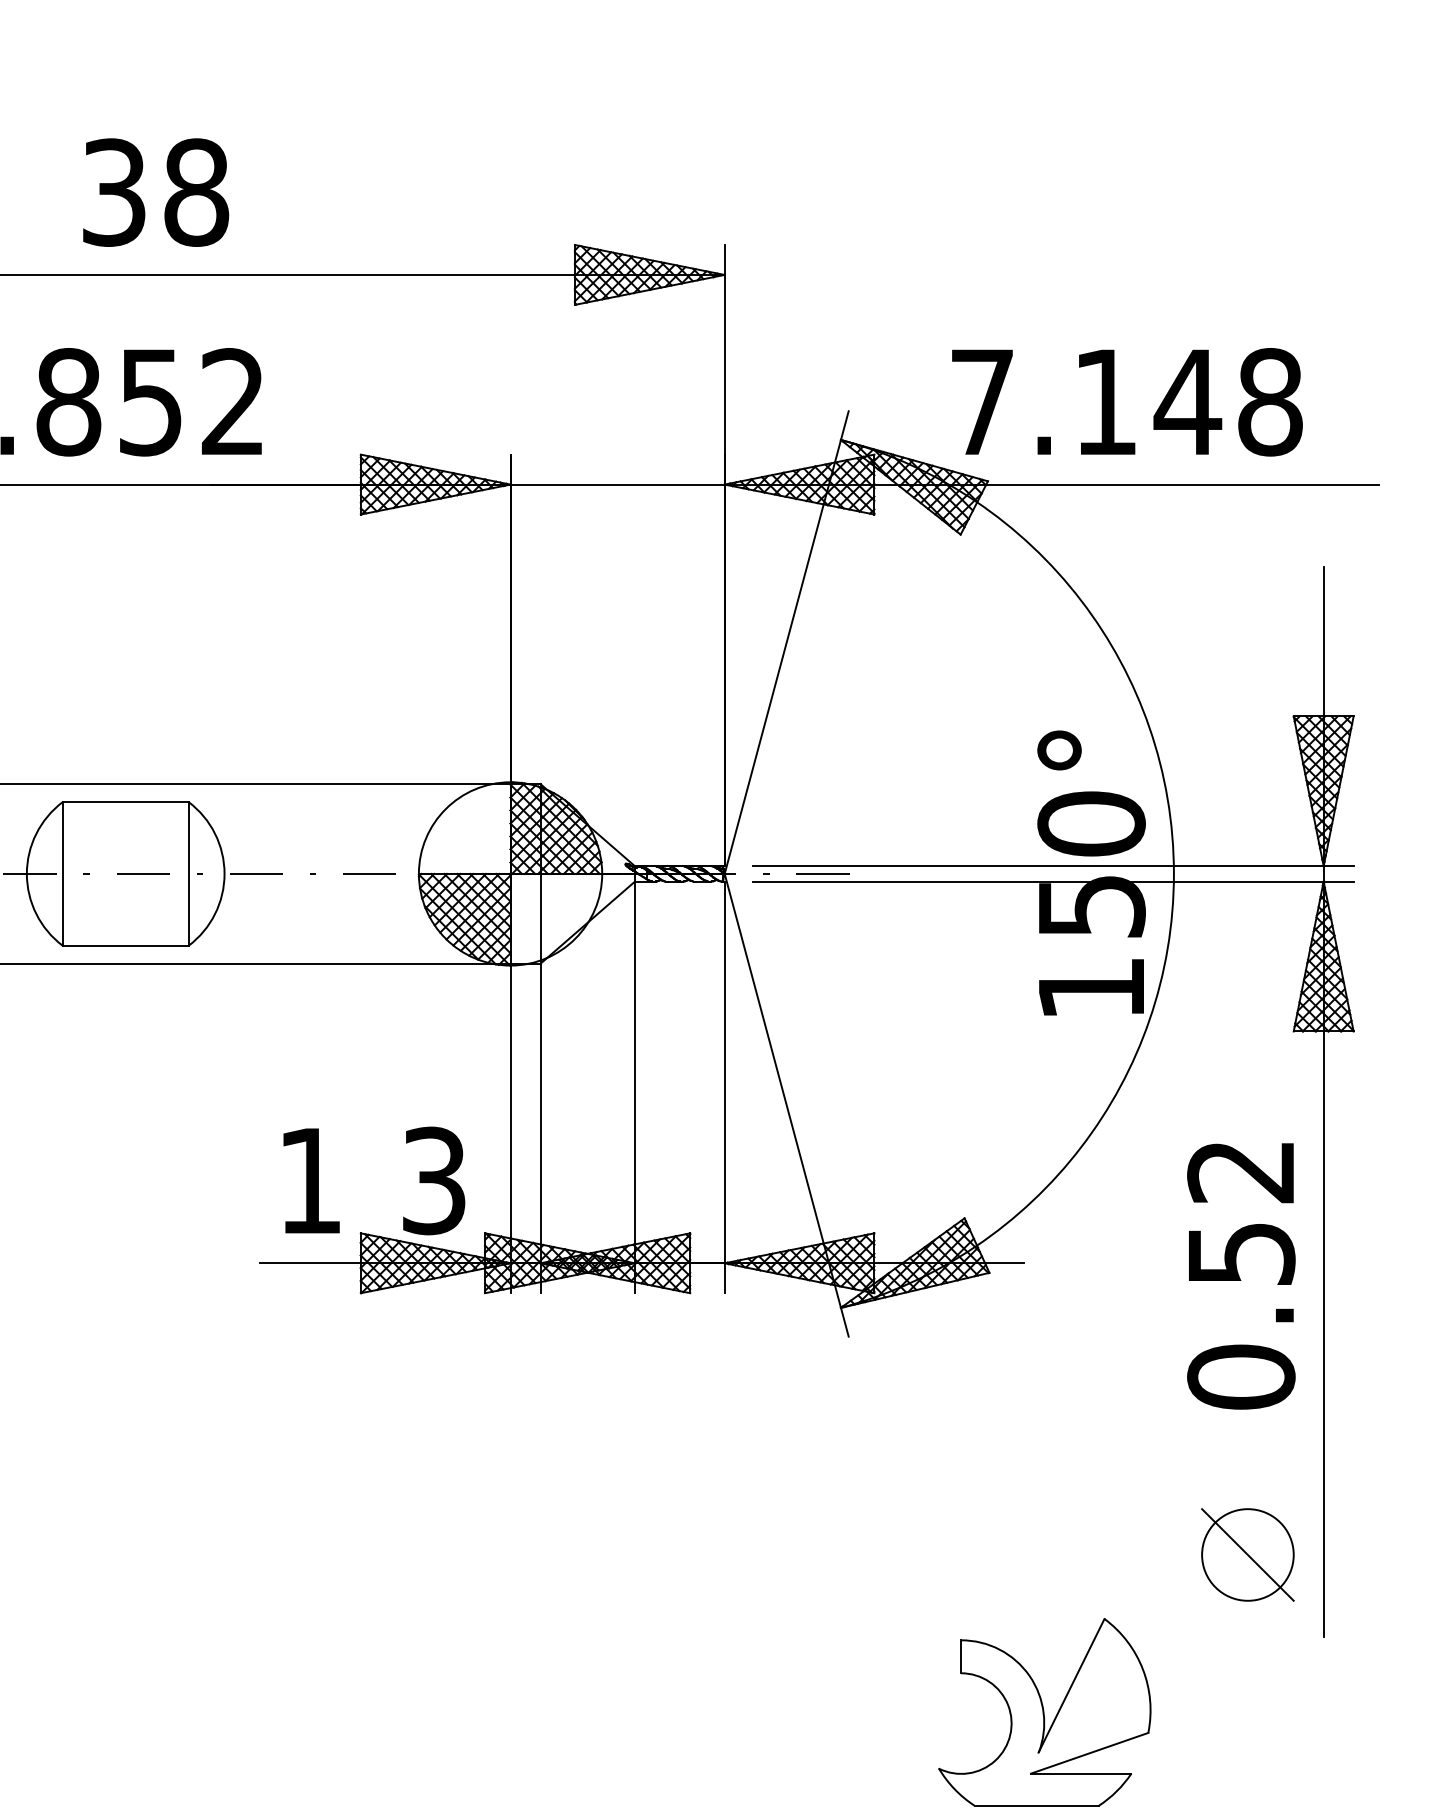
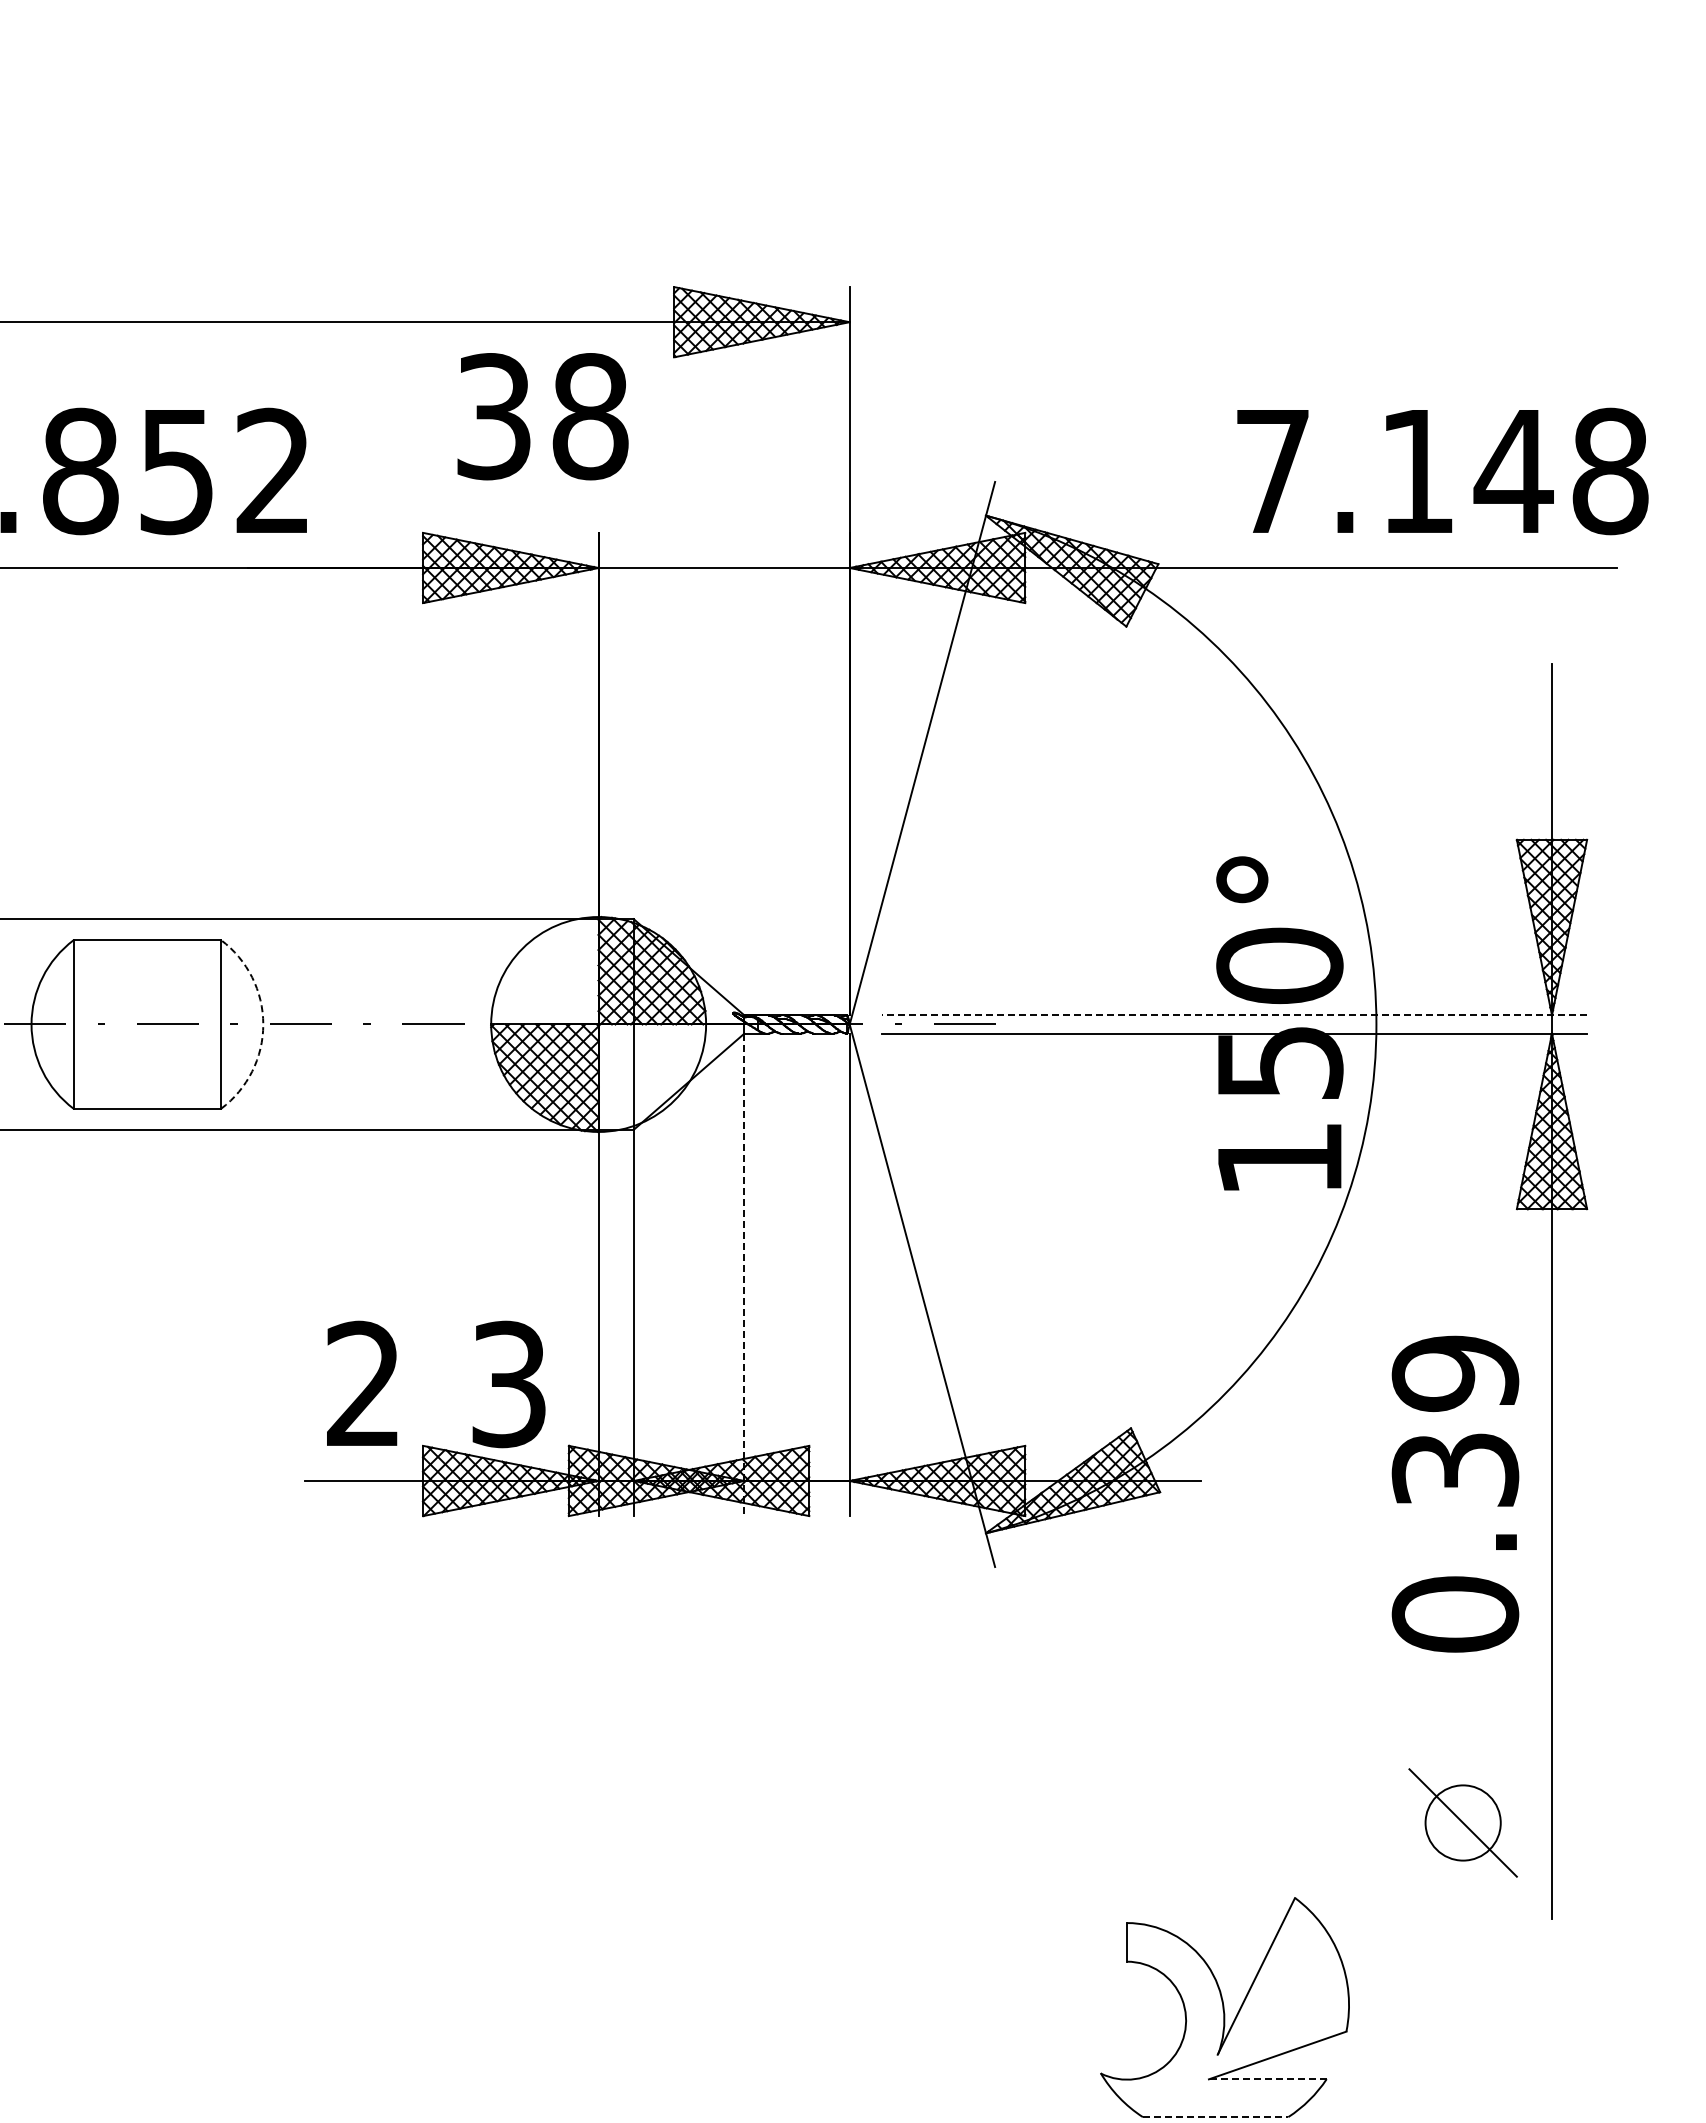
text: (155, 192) -> (542, 416), moved
text: (1127, 402) -> (1442, 471), moved
line: (1052, 866) -> (1234, 1015), solid -> dashed
arc: (224, 873) -> (263, 1024), solid -> dashed
line: (634, 1088) -> (744, 1275), solid -> dashed
text: (309, 1179) -> (362, 1382), 1 -> 2
text: (1241, 1211) -> (1455, 1420), 0.52 -> 0.39
circle: (1247, 1554) -> (1462, 1822), size x0.7
line: (1081, 1773) -> (1267, 2079), solid -> dashed
line: (1036, 1806) -> (1215, 2117), solid -> dashed

